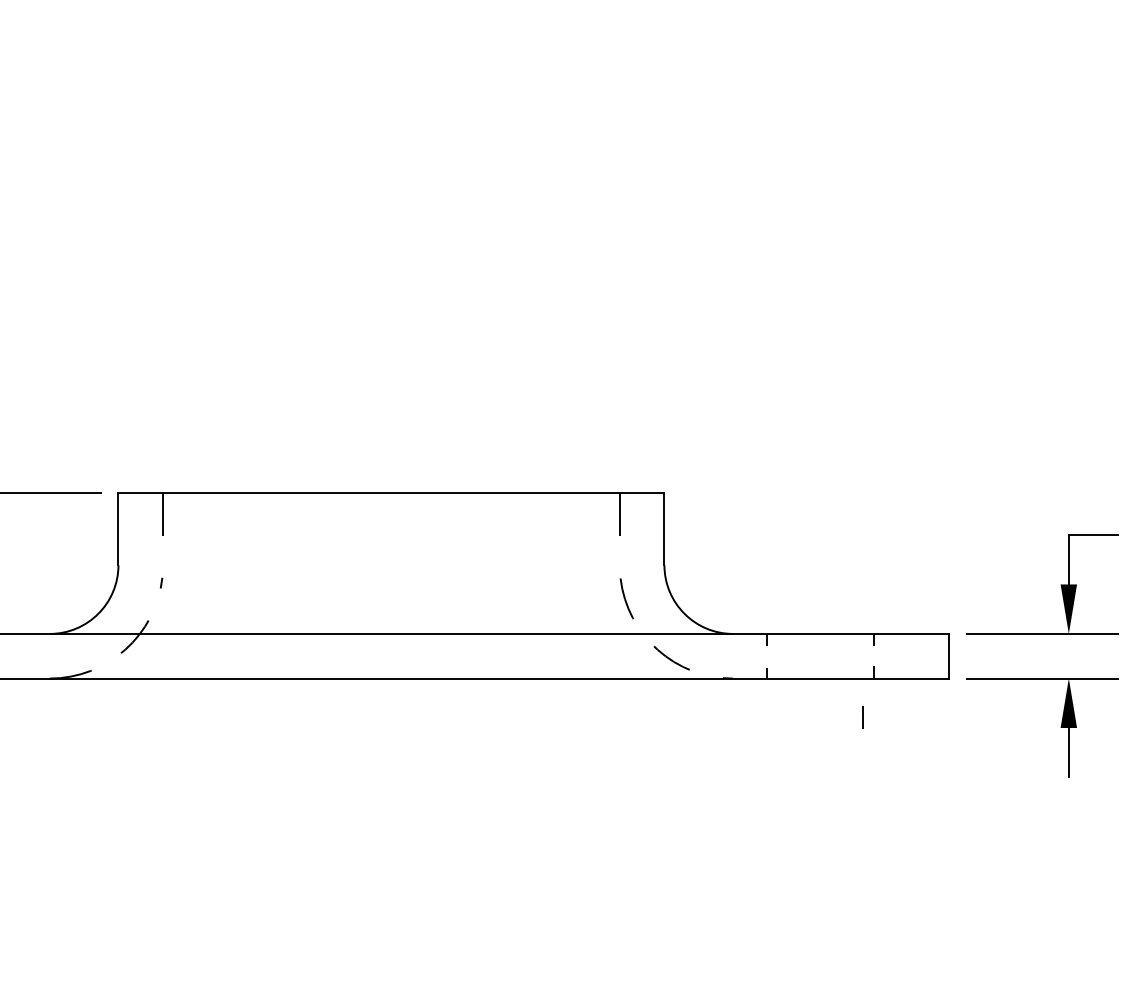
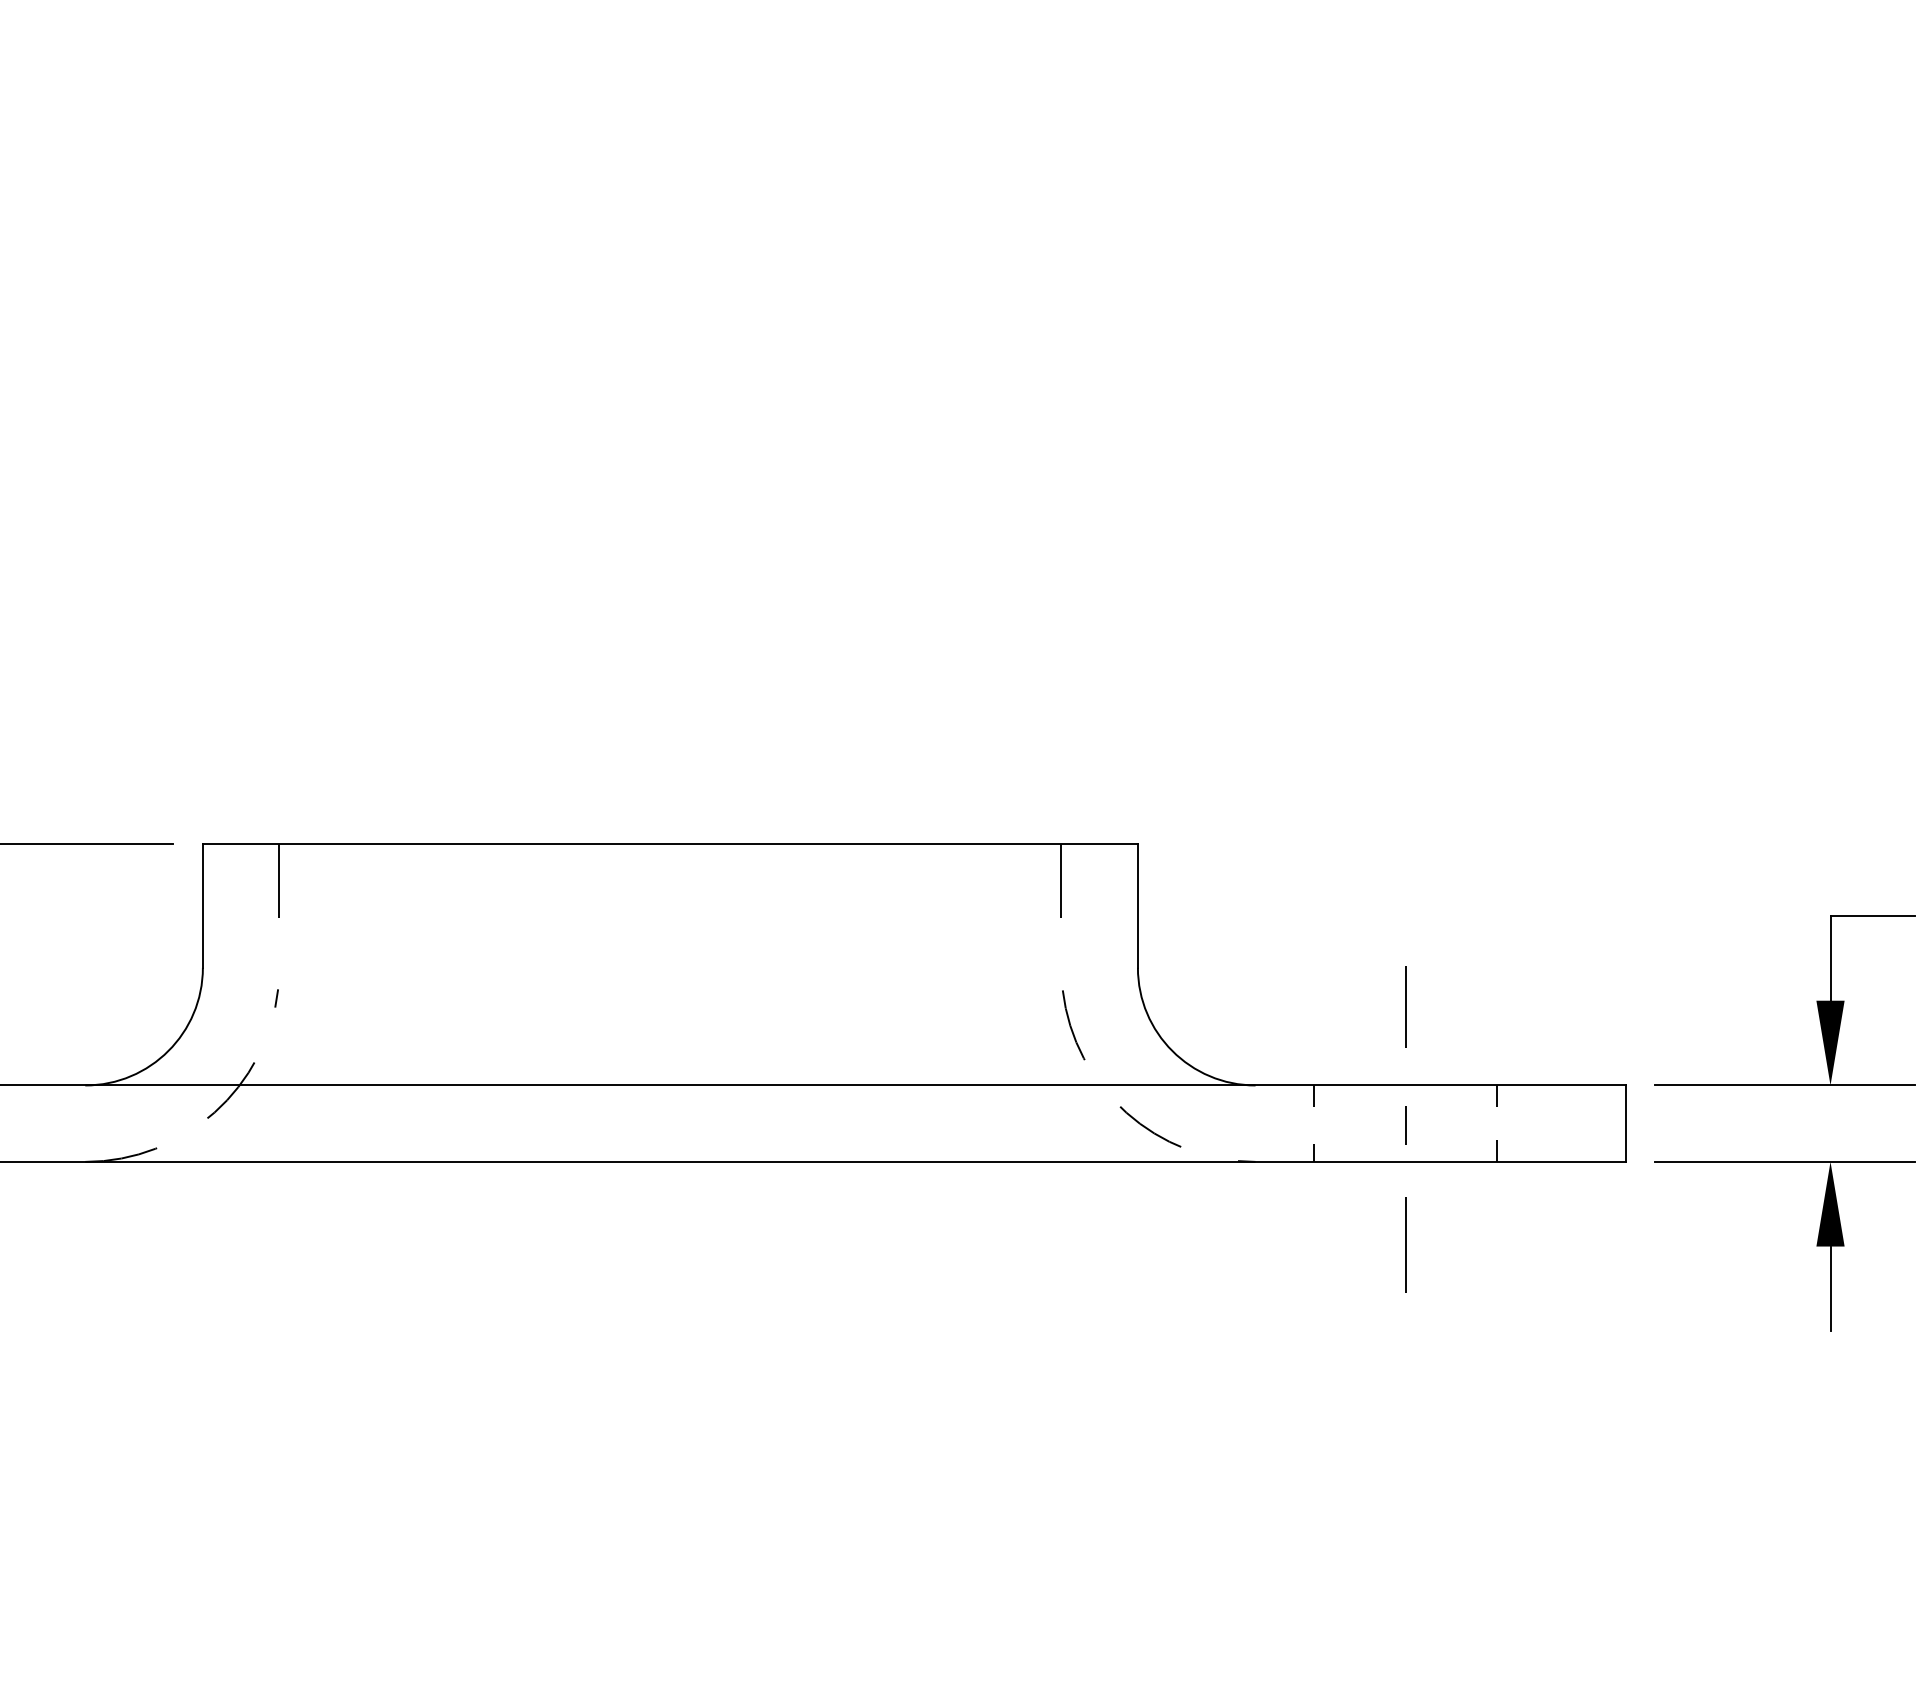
line: (820, 587) -> (1405, 1005), added
line: (862, 717) -> (1405, 1125), moved
line: (820, 726) -> (1405, 1243), added

